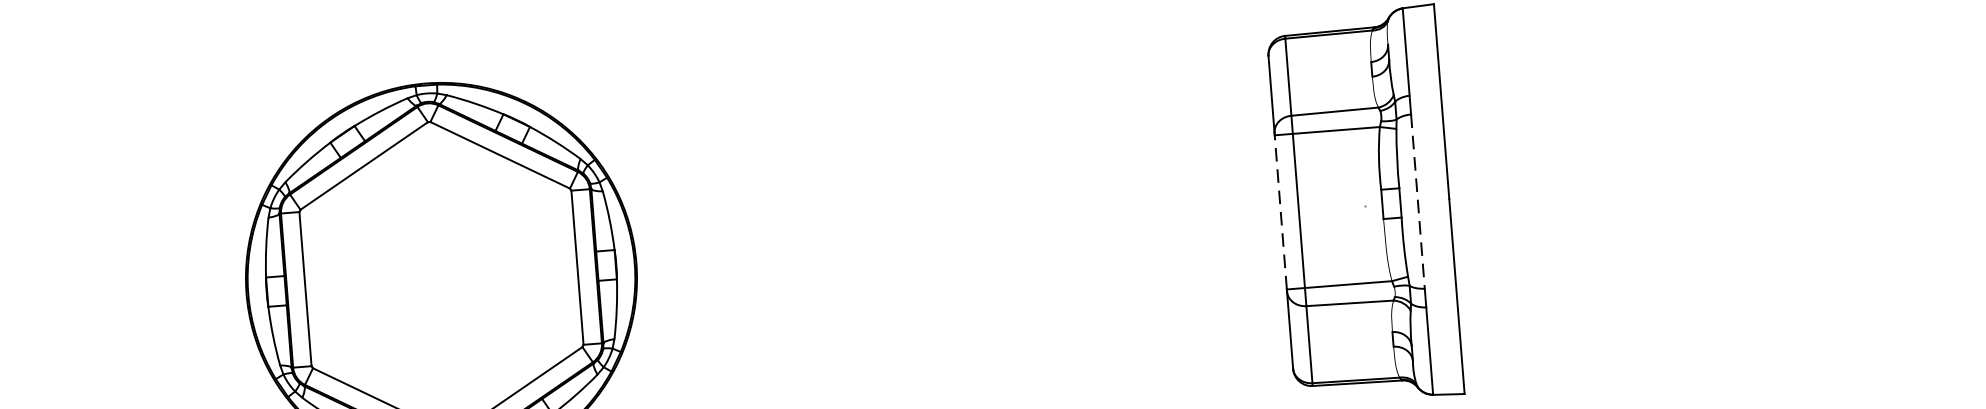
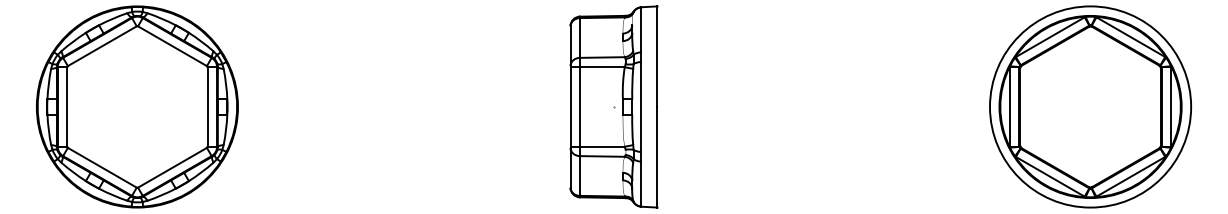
line: (1418, 202) -> (641, 107), dashed -> solid
line: (1280, 213) -> (570, 107), dashed -> solid

